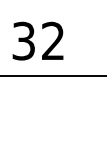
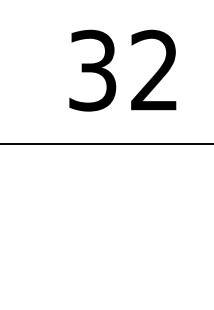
text: (37, 40) -> (121, 69), moved

